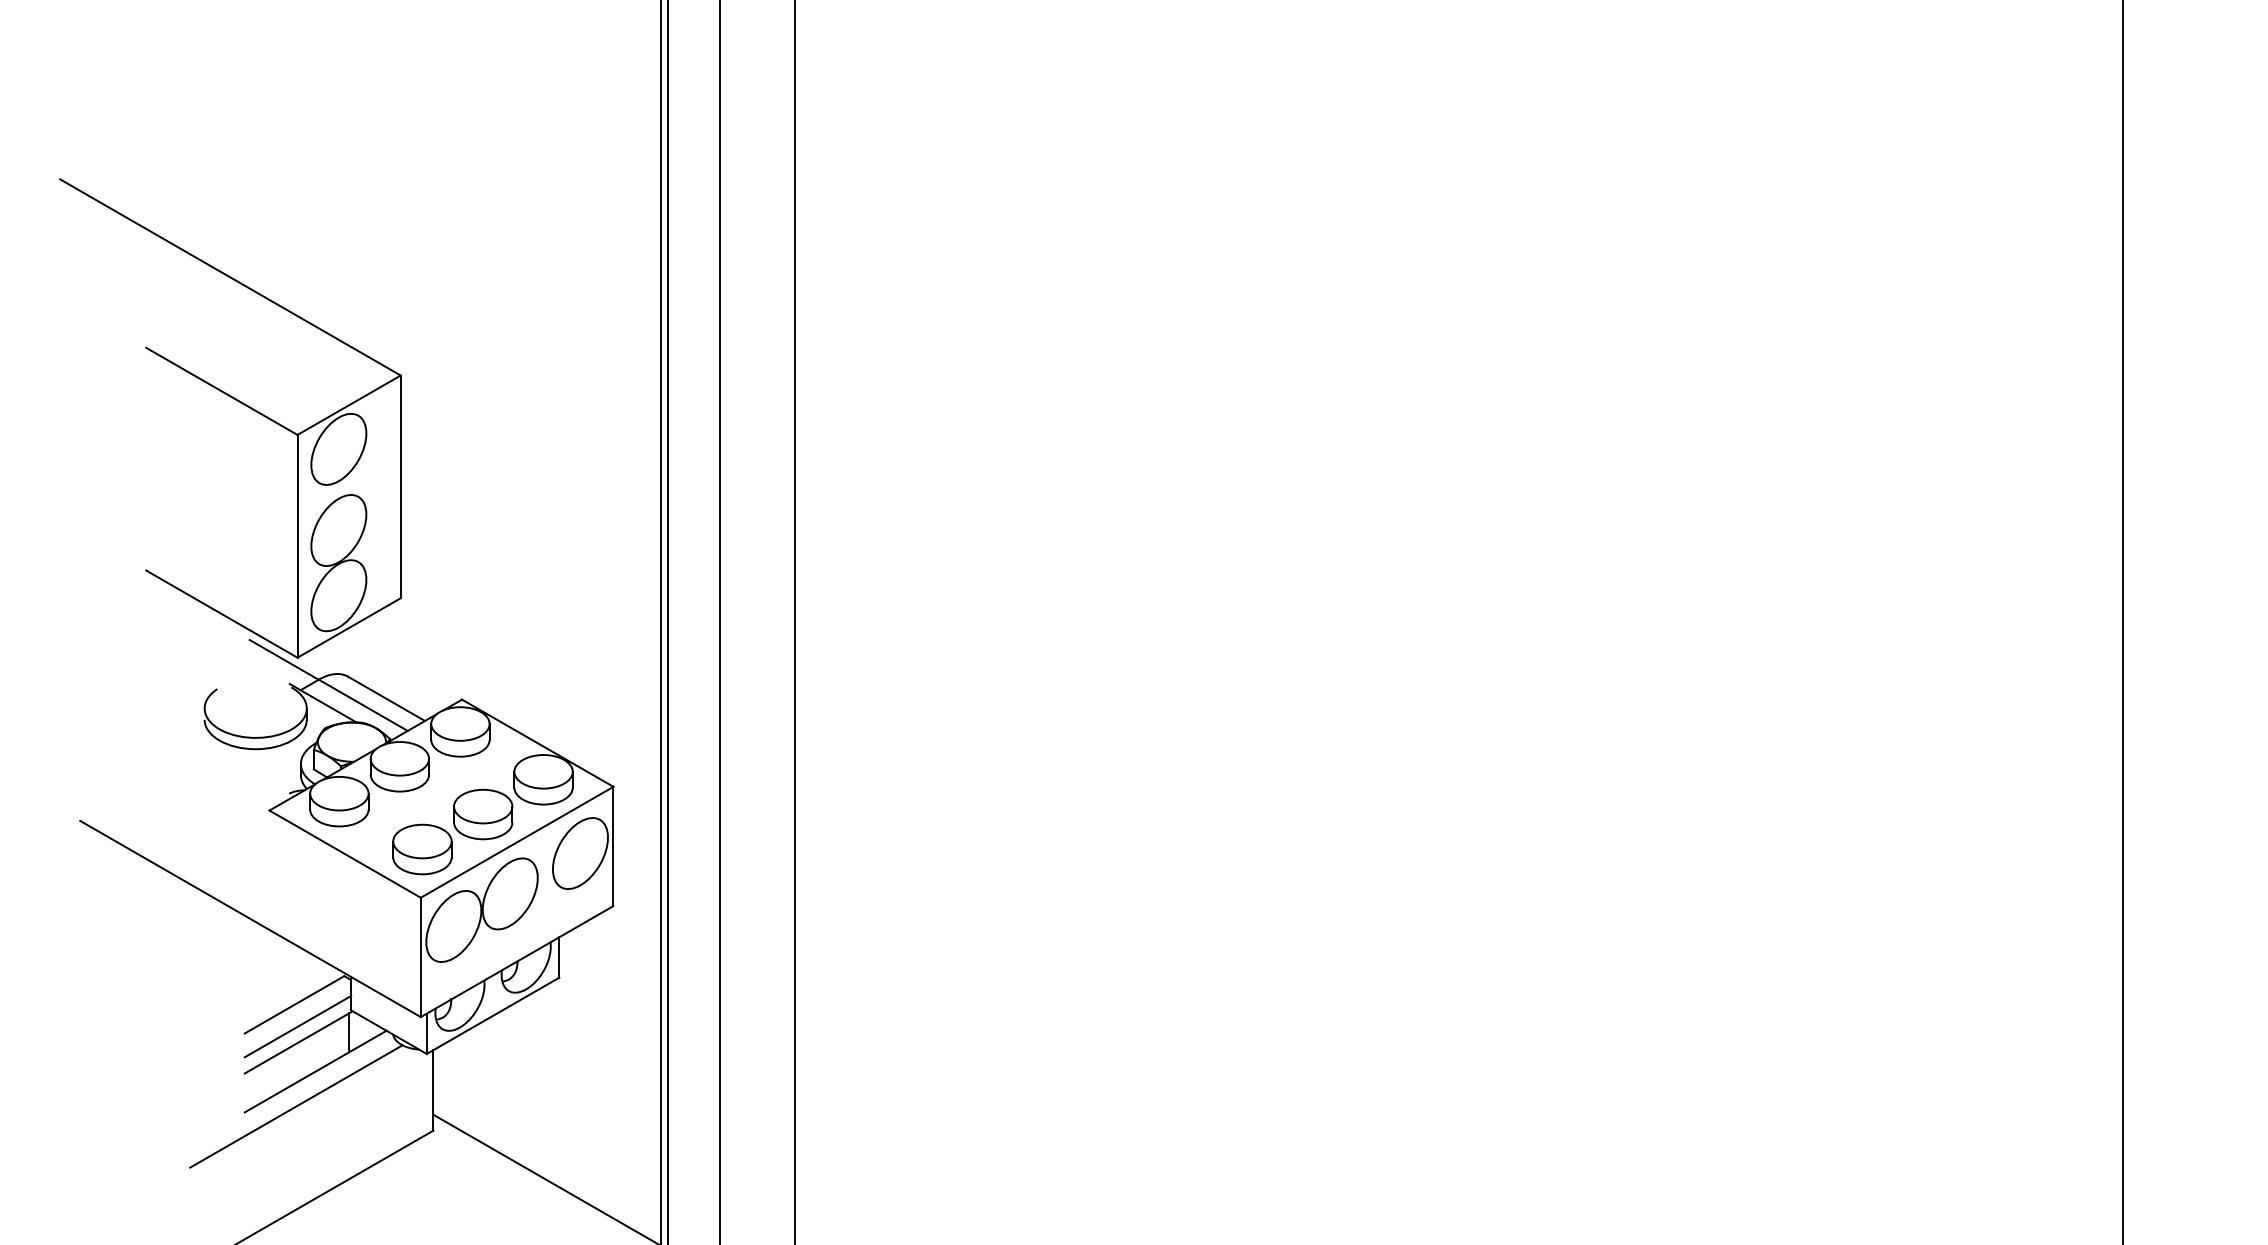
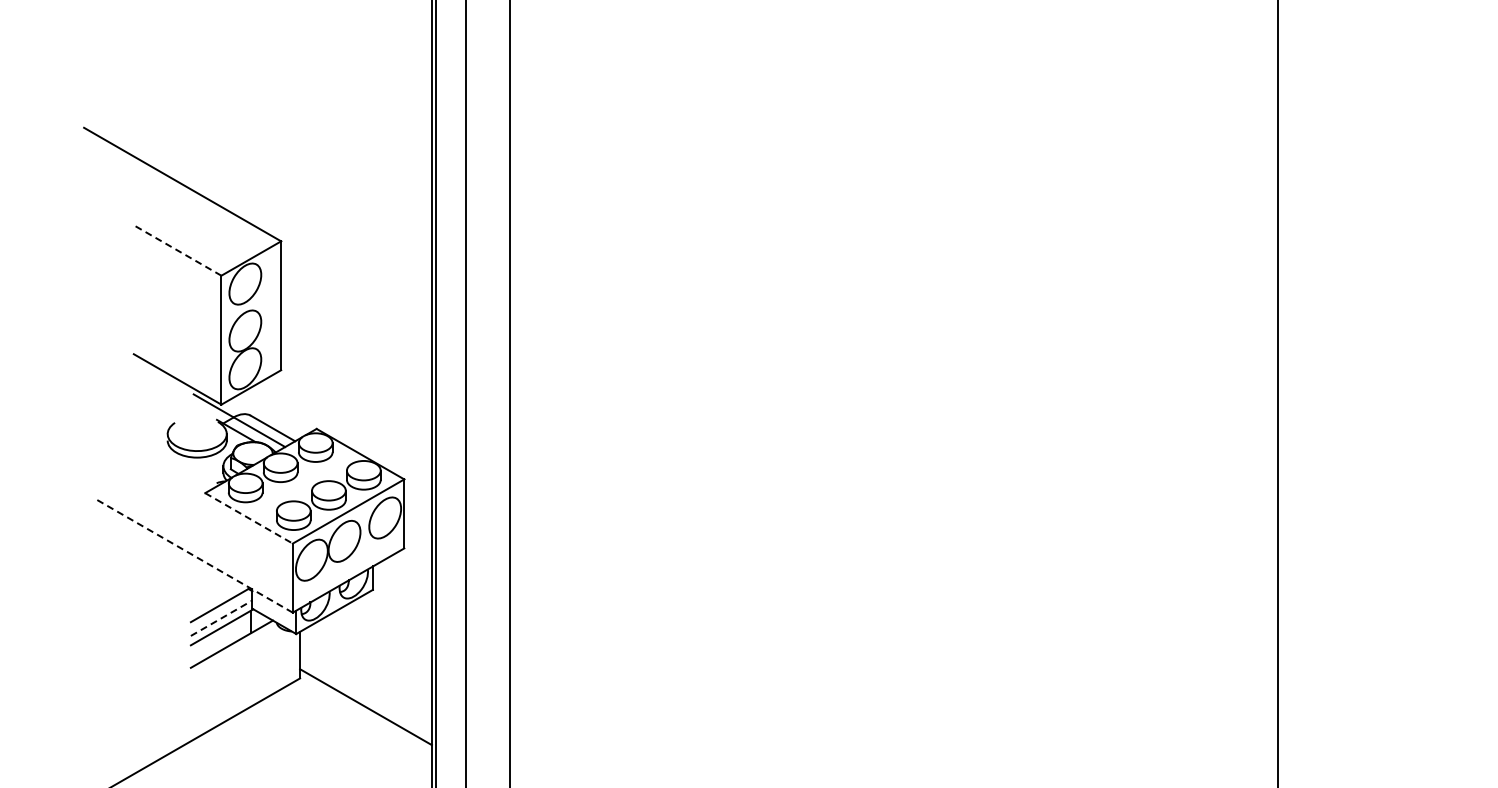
line: (221, 391) -> (177, 250), solid -> dashed
line: (345, 854) -> (249, 518), solid -> dashed
line: (250, 918) -> (194, 555), solid -> dashed
line: (297, 1027) -> (221, 618), solid -> dashed
line: (295, 1106) -> (220, 664), removed

